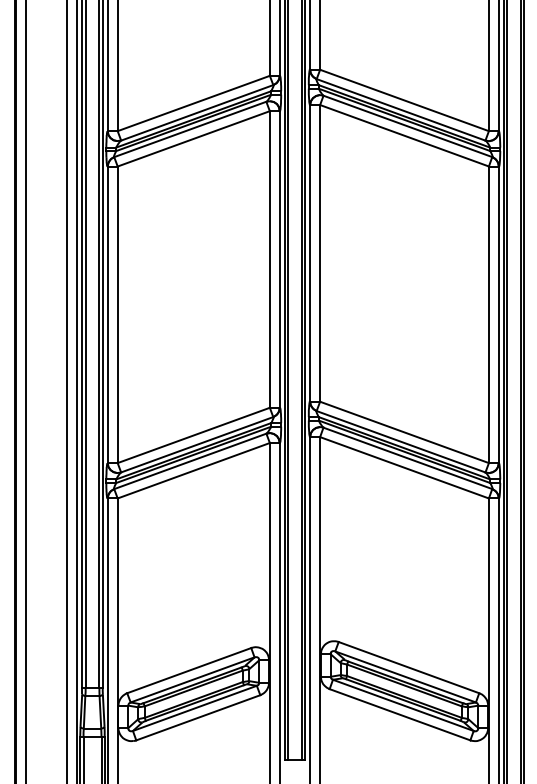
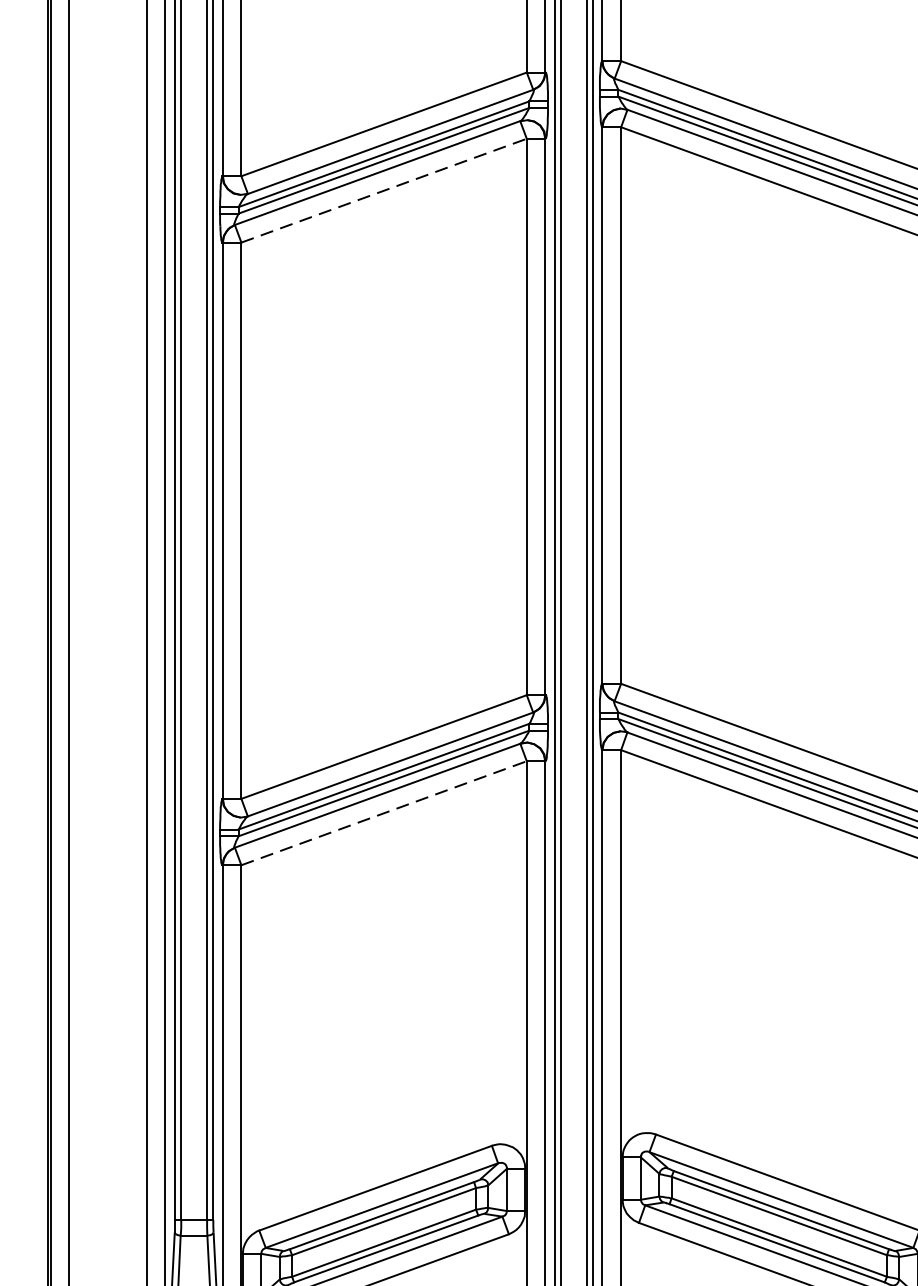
line: (193, 138) -> (383, 190), solid -> dashed
line: (193, 470) -> (383, 812), solid -> dashed

